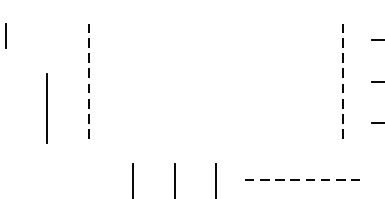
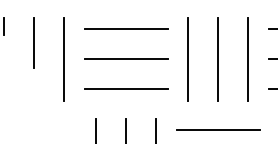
line: (173, 40) -> (125, 29), added
line: (260, 80) -> (188, 58), added
line: (302, 80) -> (218, 58), added
line: (88, 82) -> (63, 59), dashed -> solid
line: (173, 82) -> (125, 59), added
line: (344, 82) -> (248, 59), dashed -> solid
line: (46, 108) -> (33, 42), moved
line: (173, 122) -> (125, 88), added
line: (302, 180) -> (218, 130), dashed -> solid

